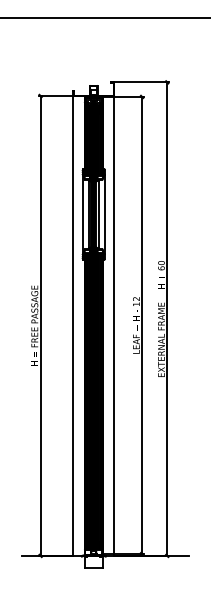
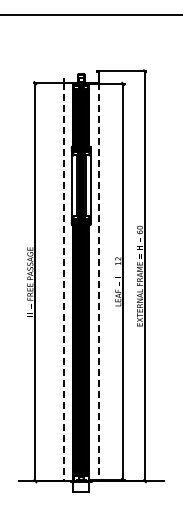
line: (73, 326) -> (63, 282), solid -> dashed
line: (114, 326) -> (99, 282), solid -> dashed

